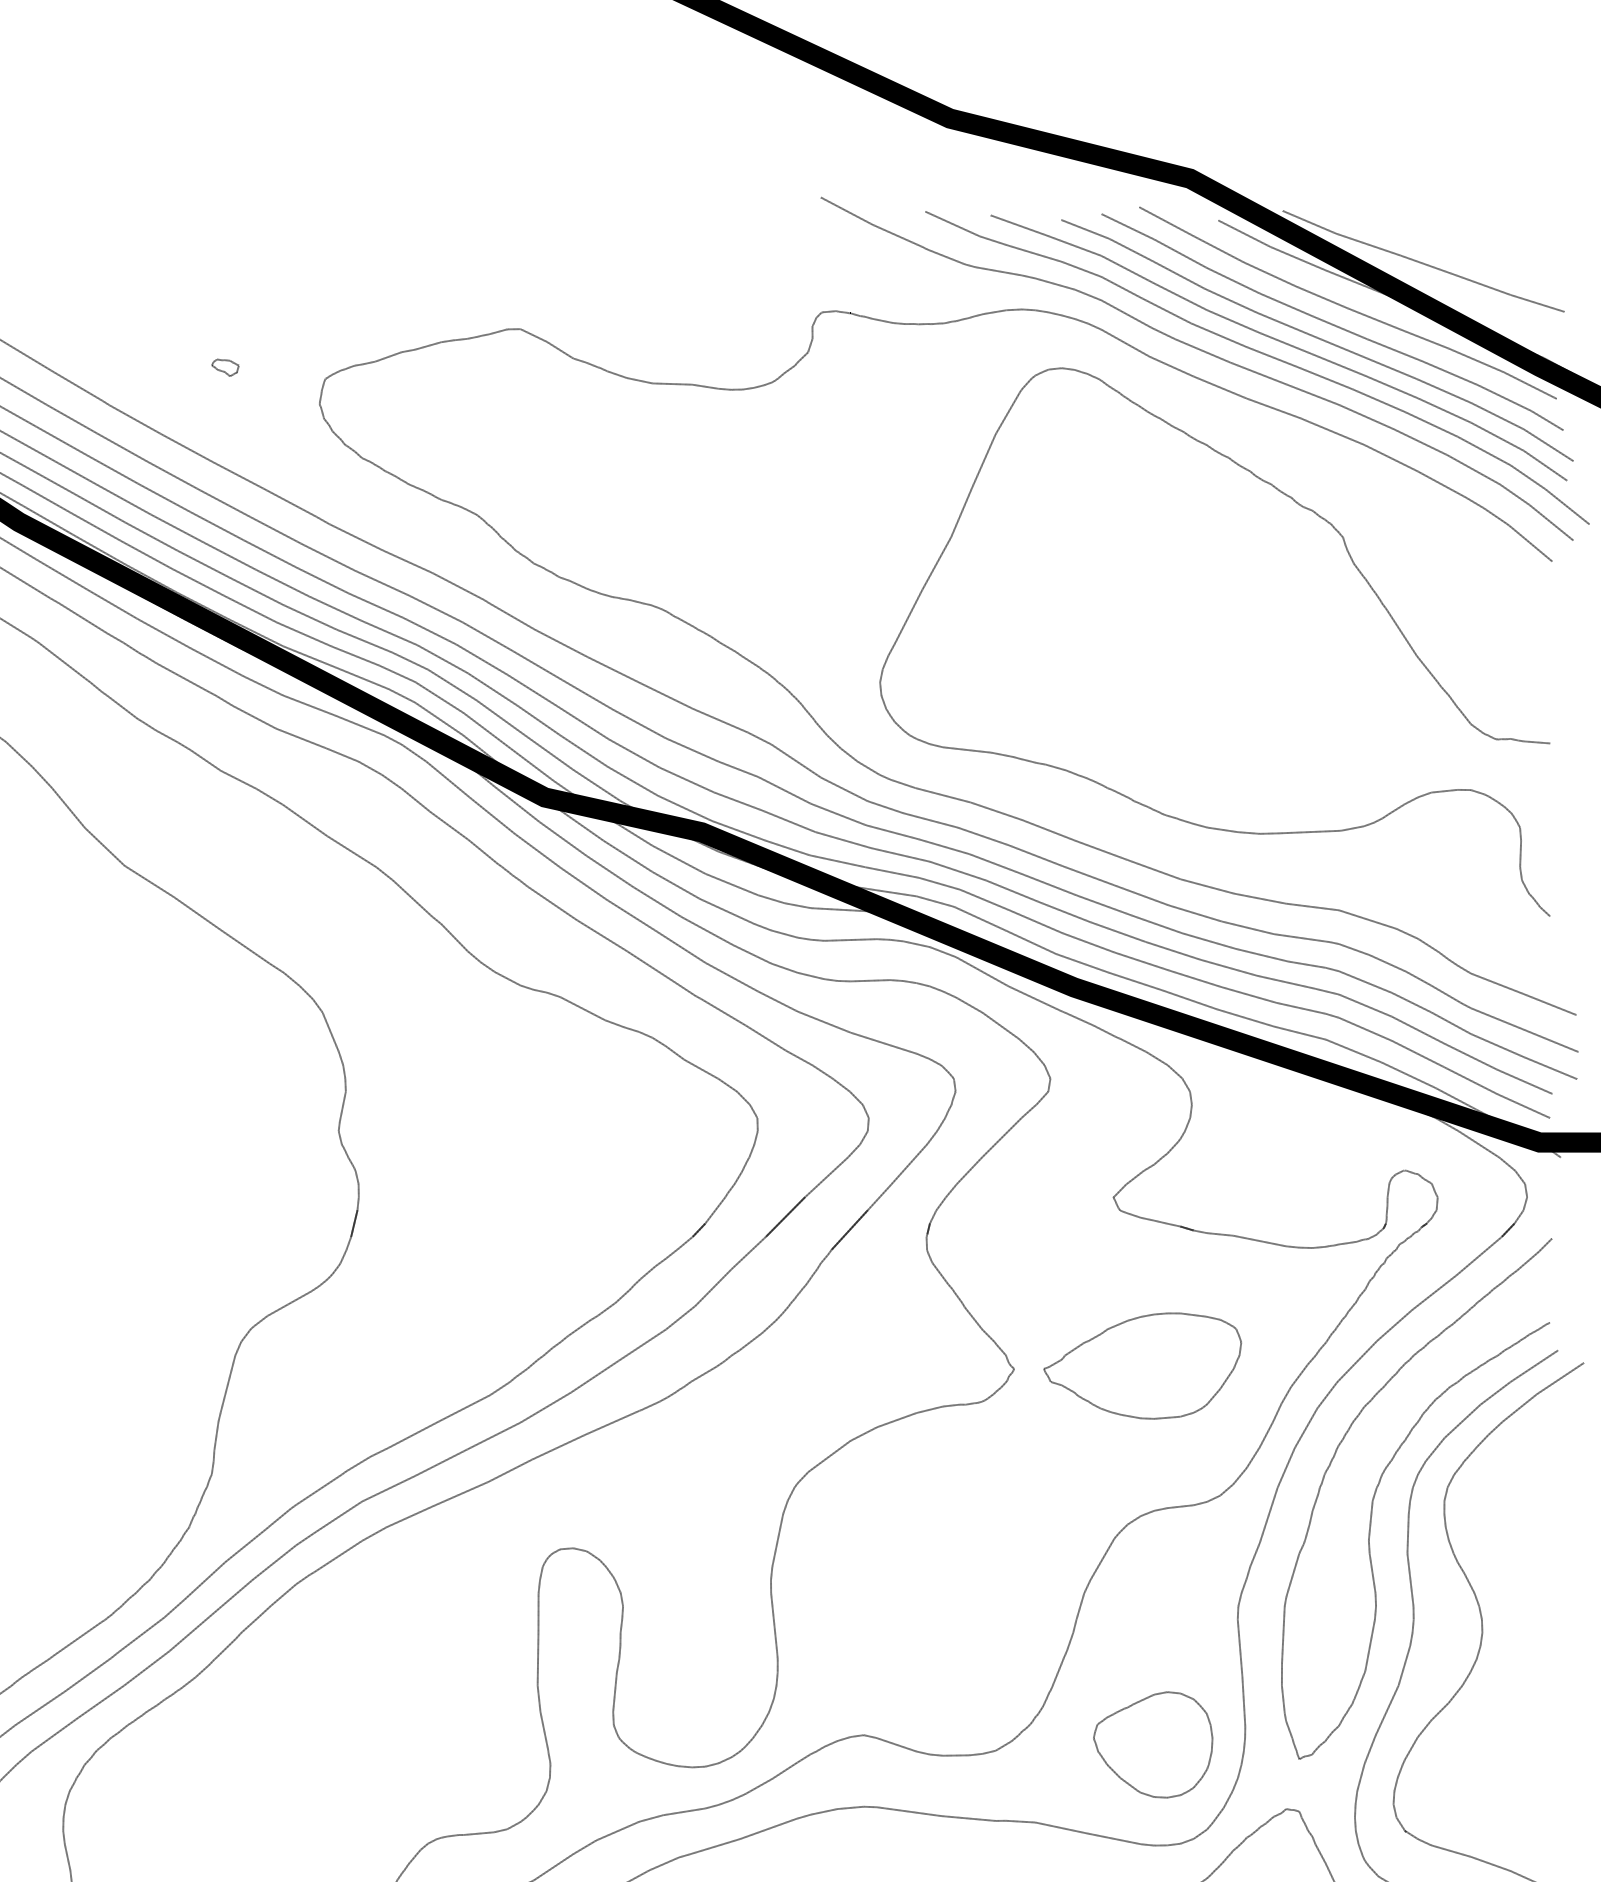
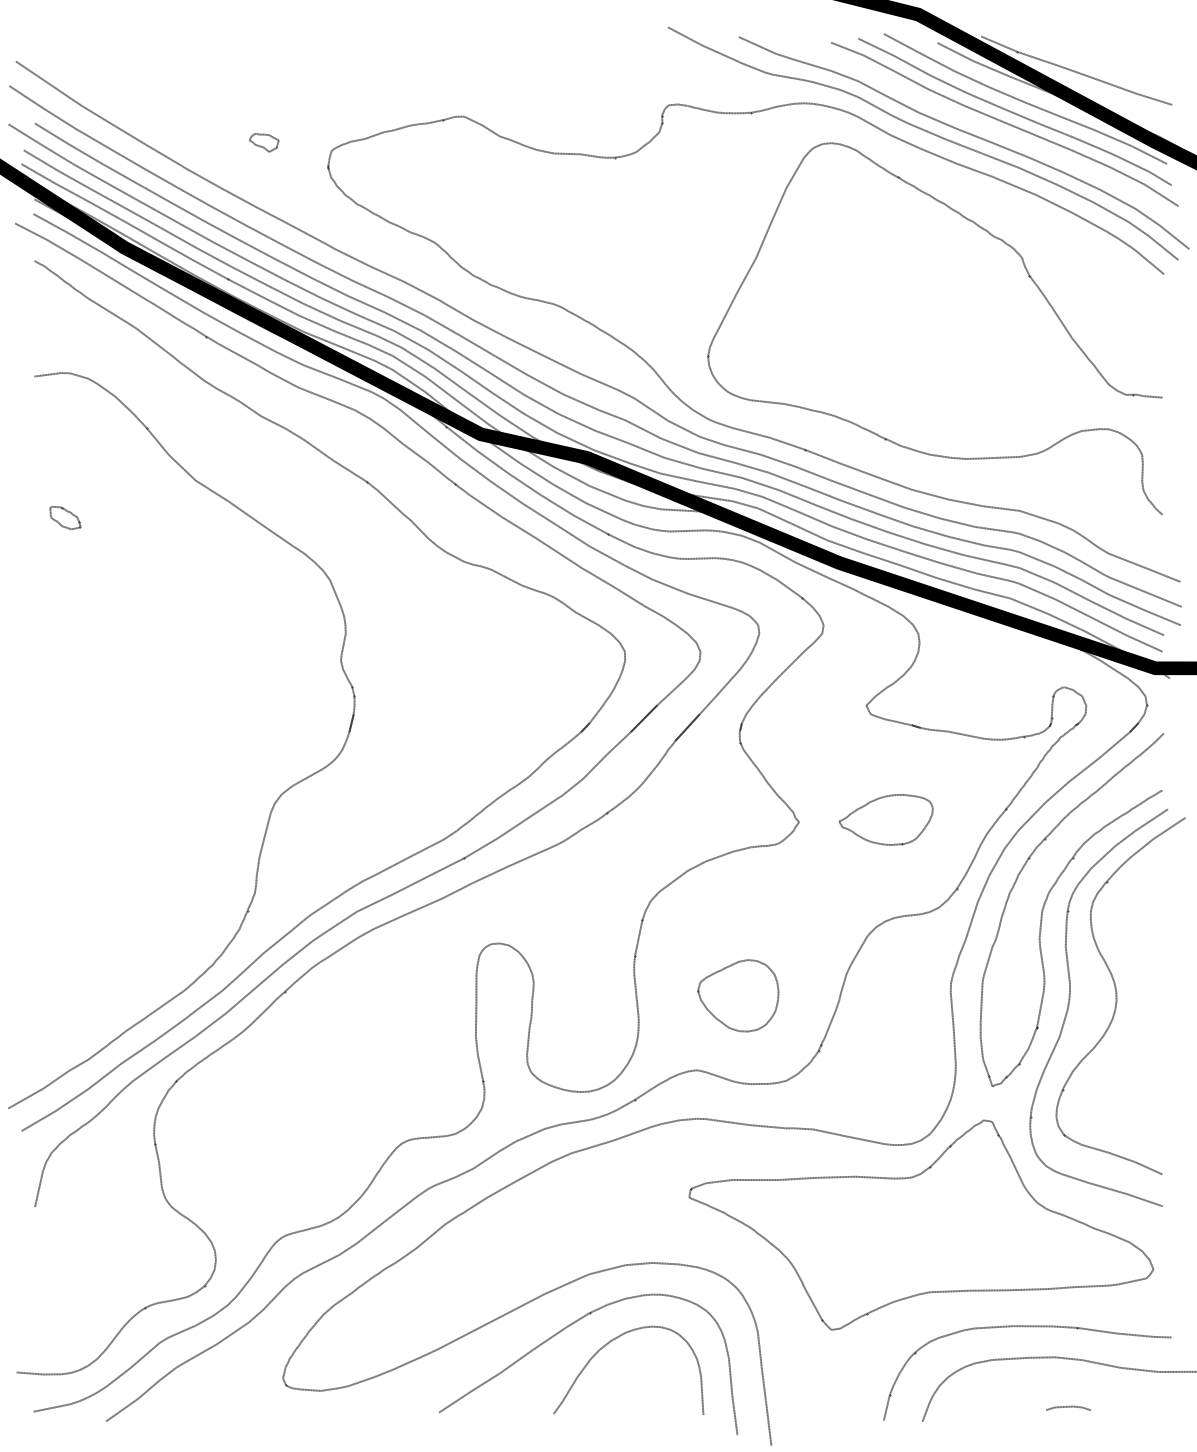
curve: (1281, 343) -> (980, 126), removed
part: (224, 367) -> (263, 142), size x1.6
part: (1141, 1365) -> (885, 819), size x0.7
part: (1153, 1744) -> (738, 995), moved

